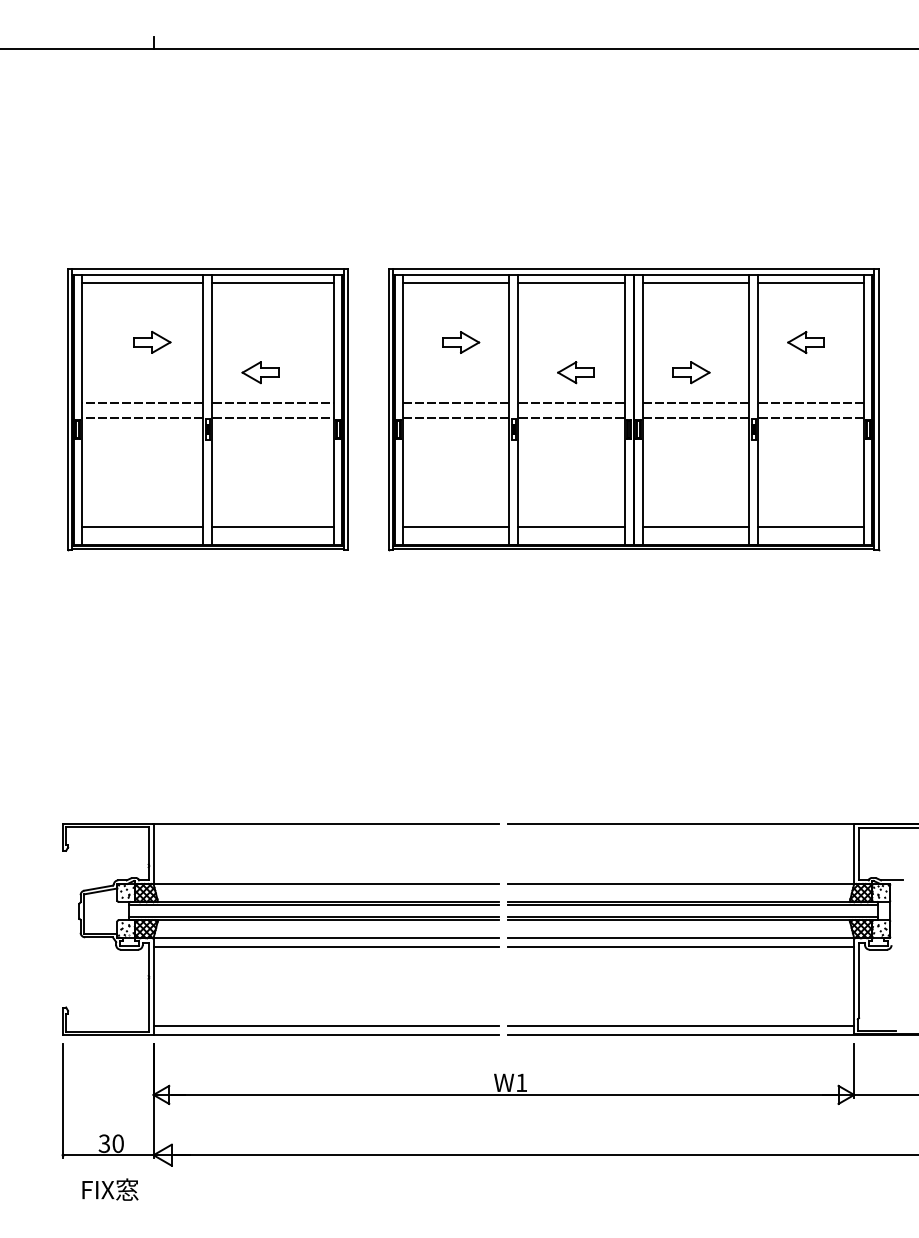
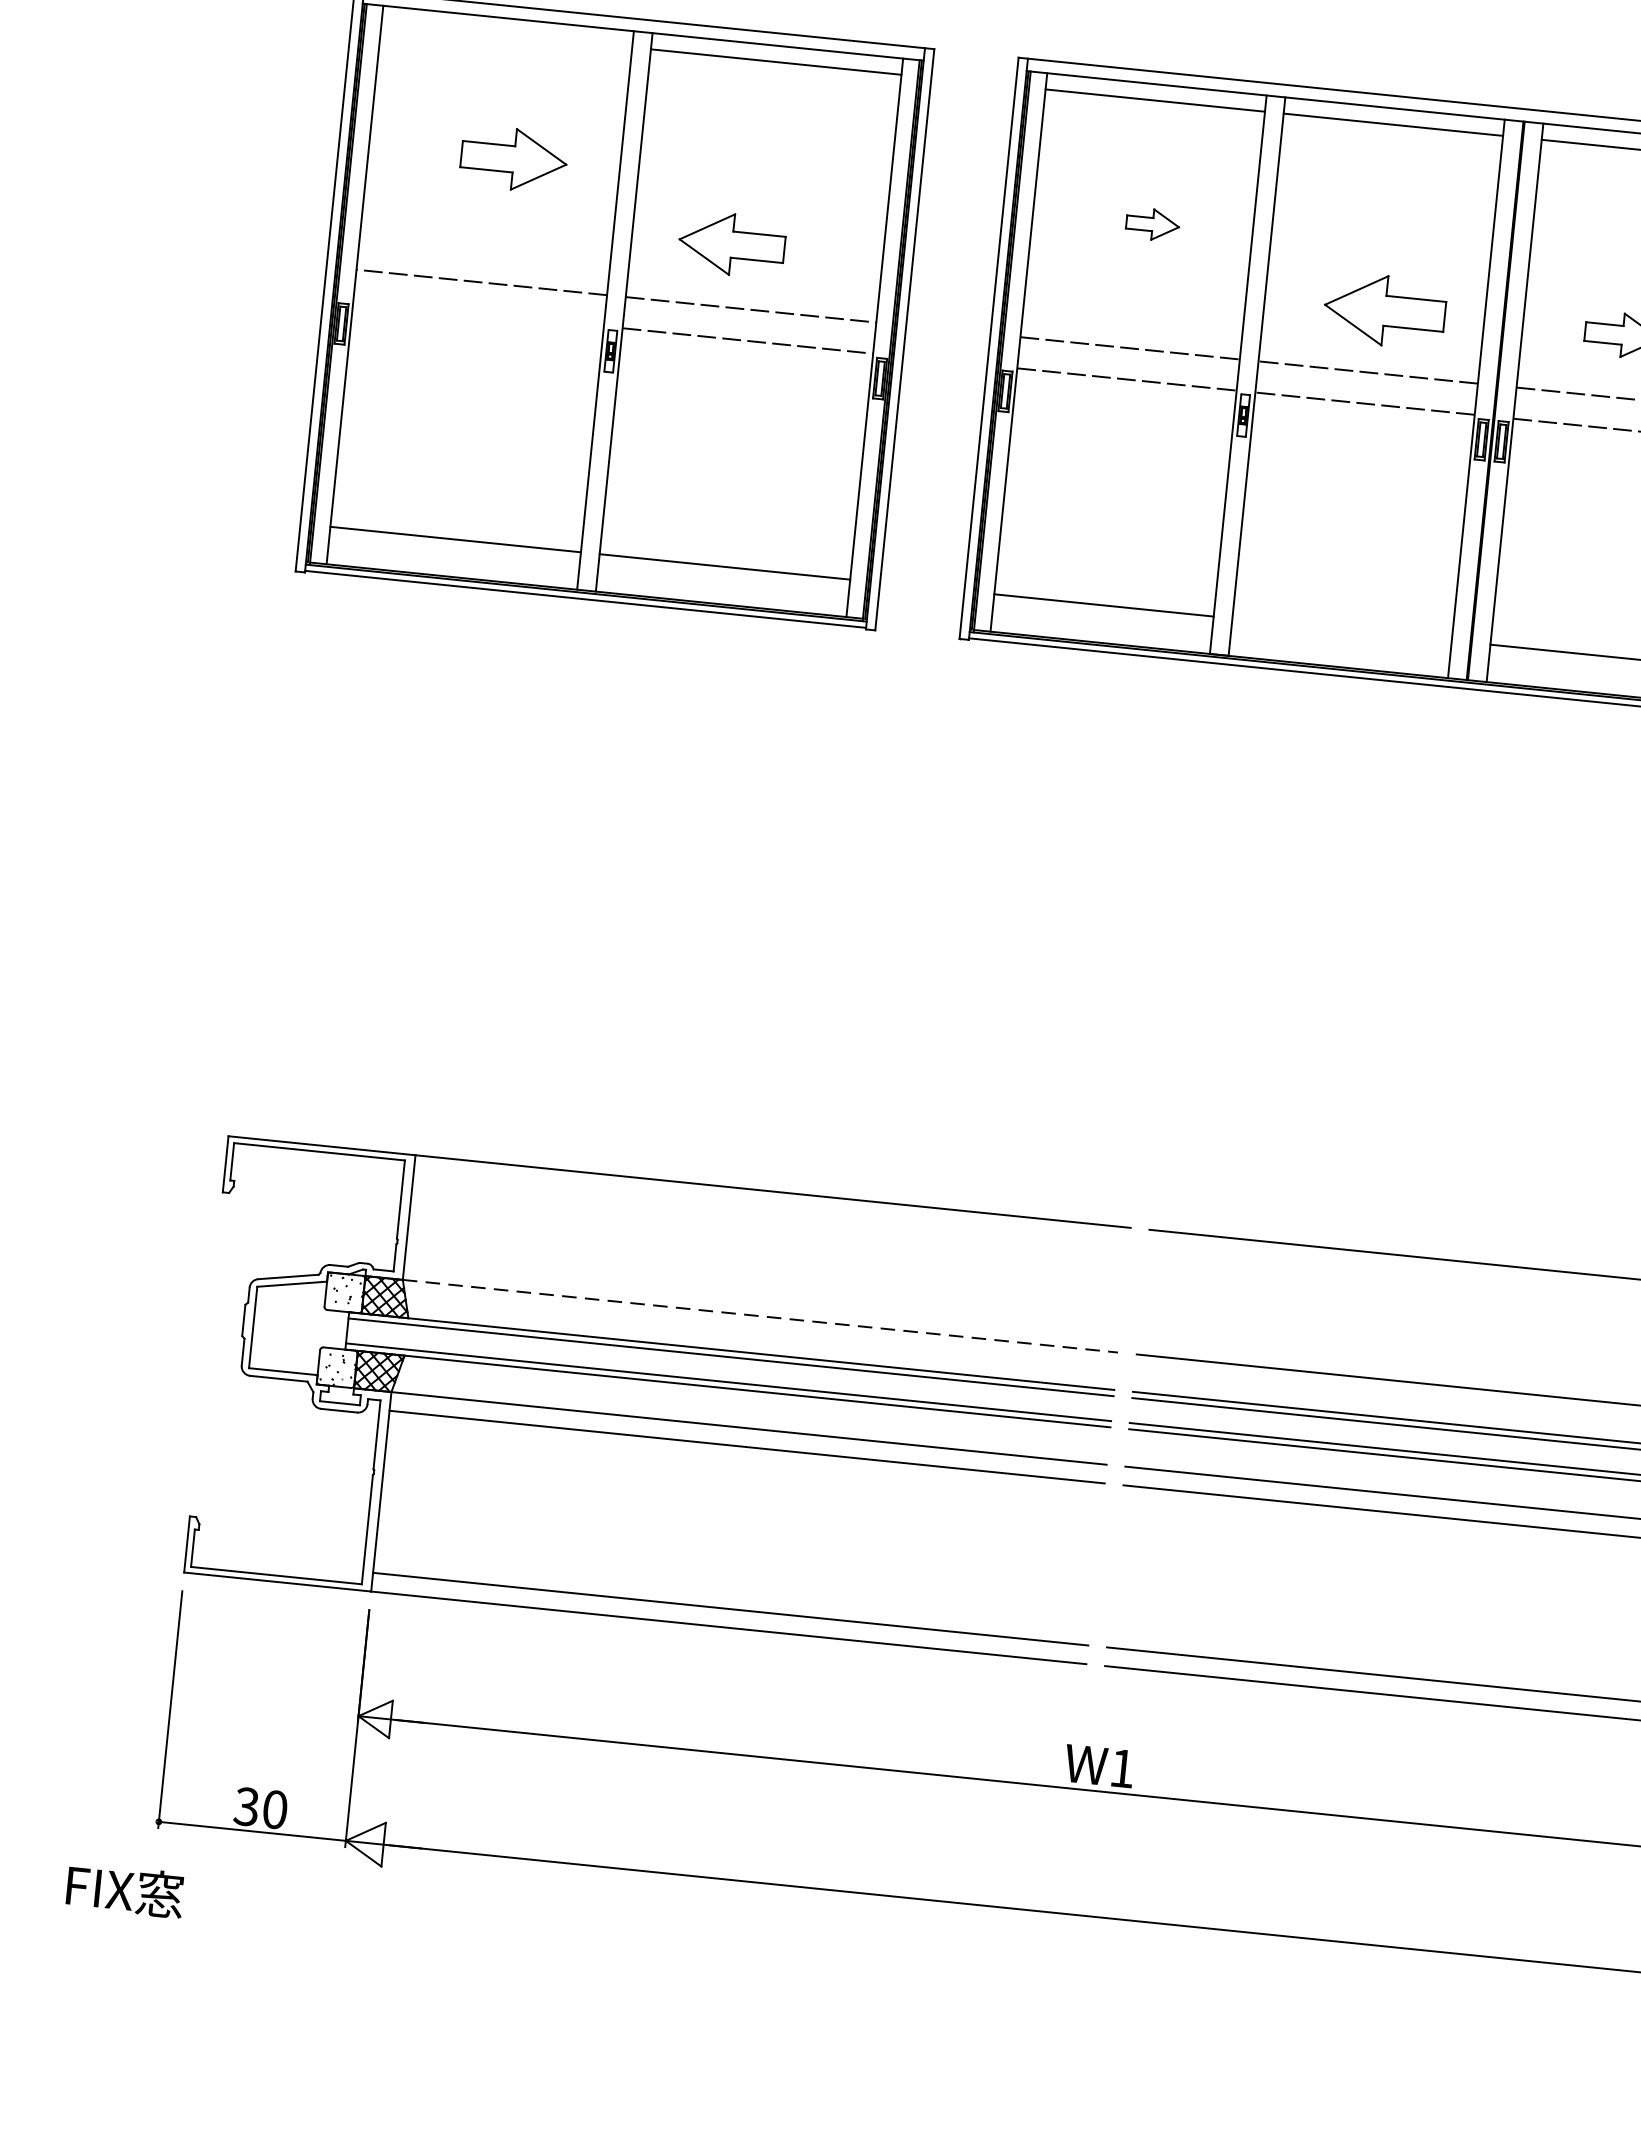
line: (142, 283) -> (506, 35), removed
part: (152, 342) -> (514, 159), size x1.4
part: (461, 342) -> (1153, 224), size x0.7
part: (260, 372) -> (731, 244), size x1.4
part: (575, 372) -> (1382, 310), size x1.6
line: (142, 417) -> (477, 312), removed
line: (571, 527) -> (1342, 630), removed
line: (326, 883) -> (760, 1315), solid -> dashed
text: (110, 1189) -> (125, 1890), moved

